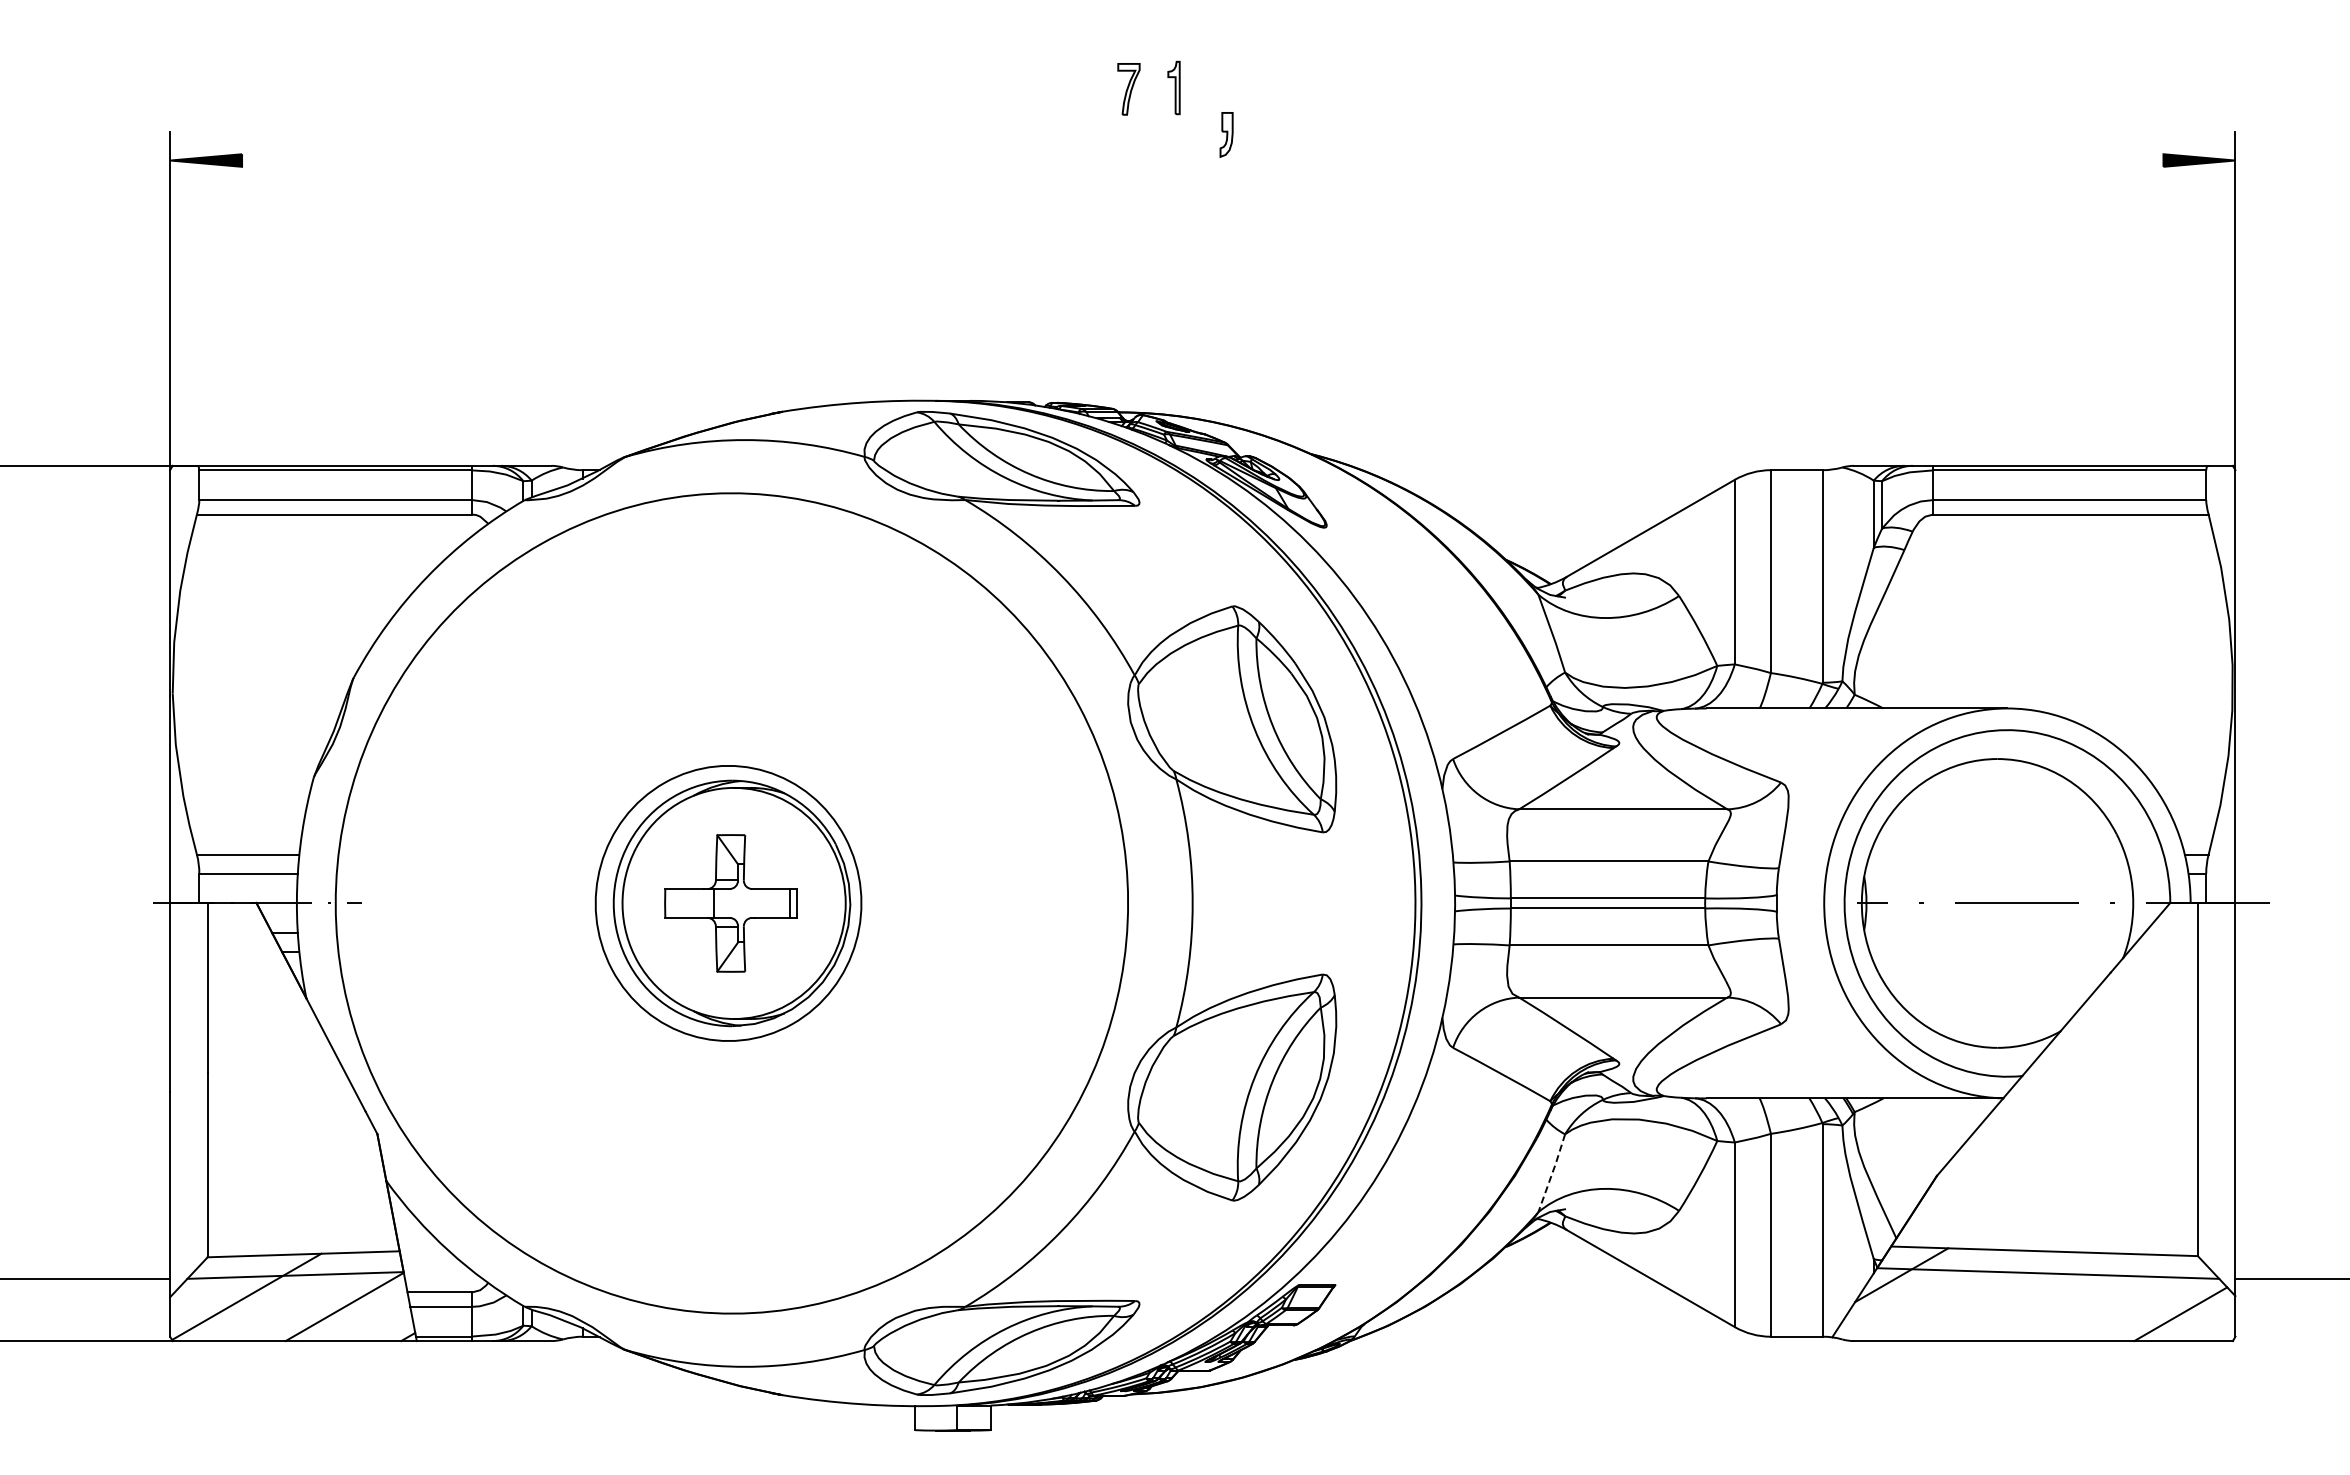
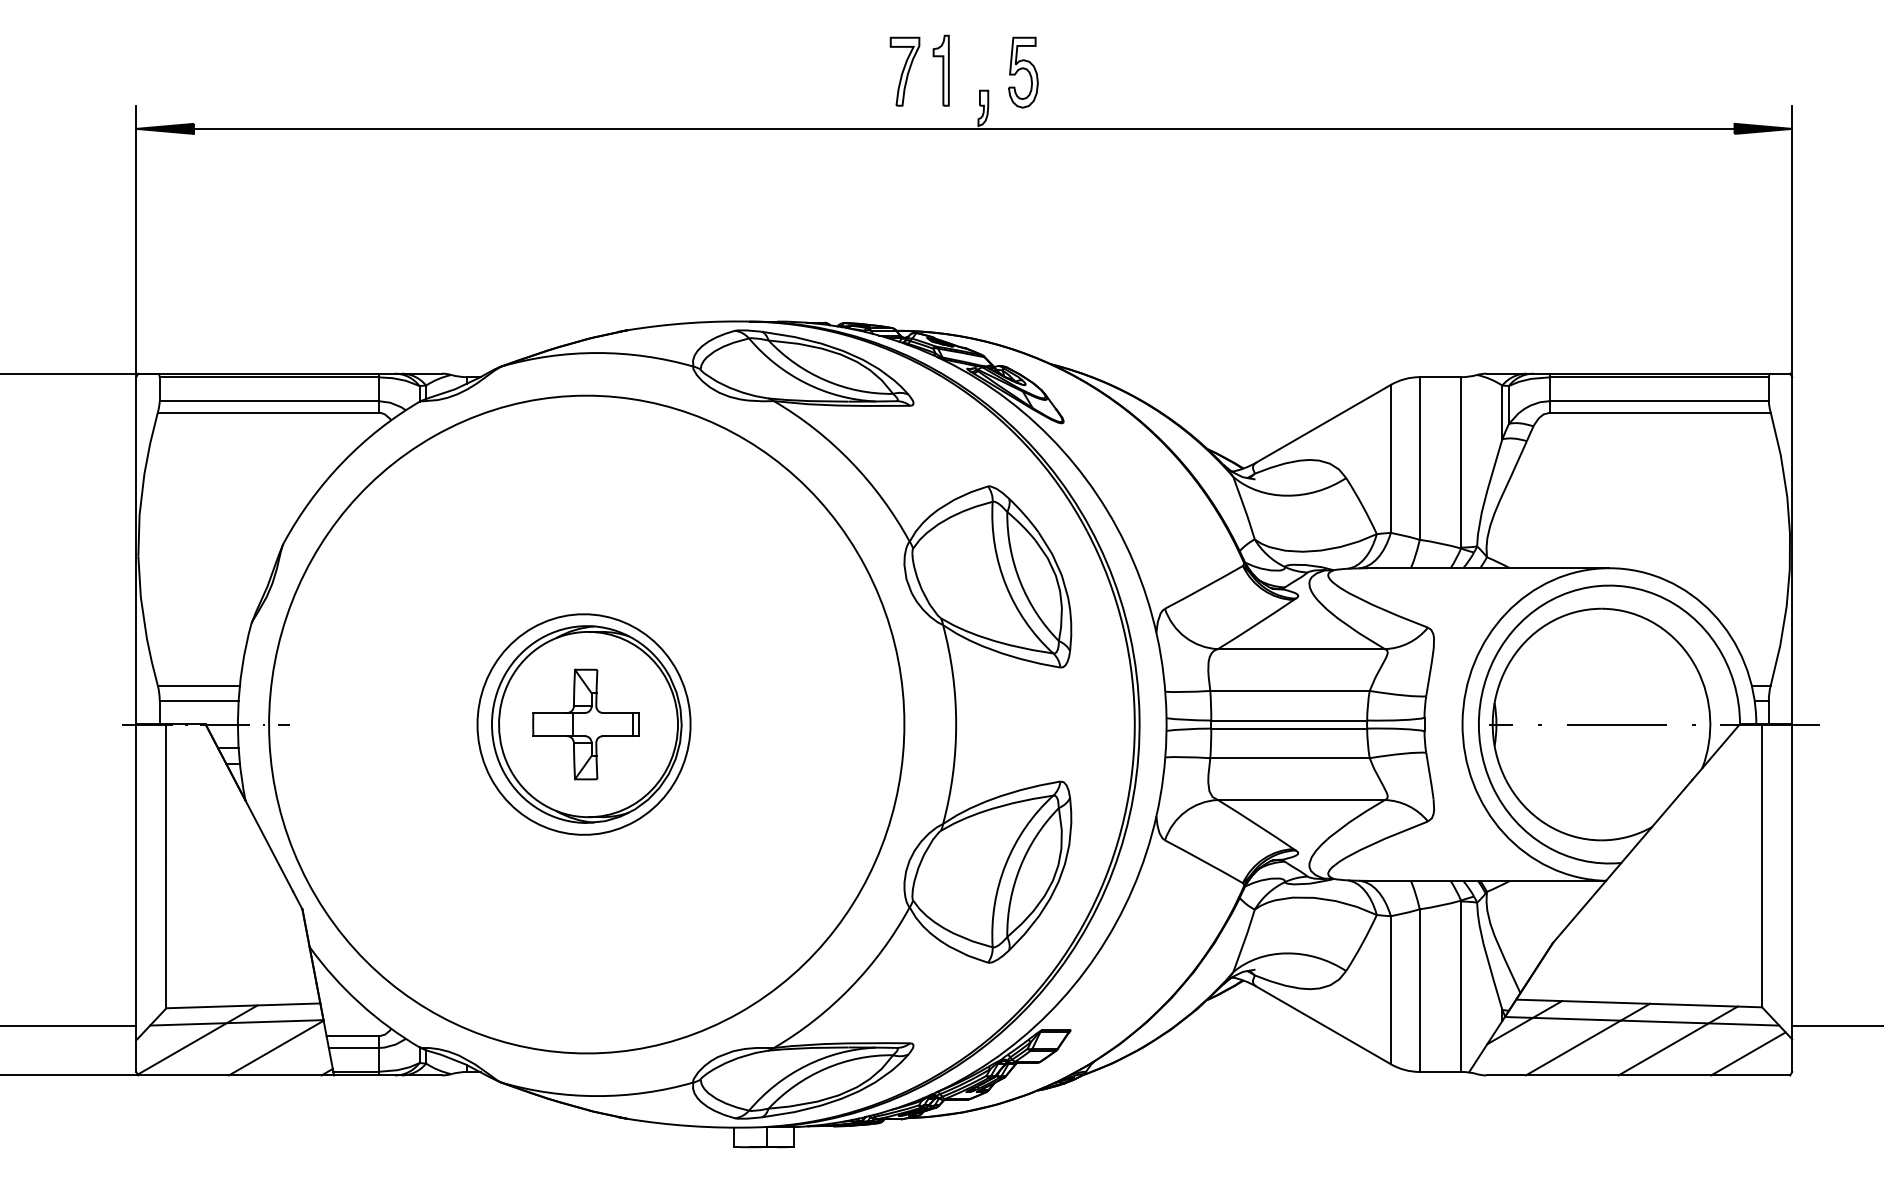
part: (1173, 87) -> (940, 70), size x1.67
part: (1128, 89) -> (904, 71), size x1.67
part: (1276, 90) -> (1023, 72), added
line: (1202, 160) -> (964, 128), added
line: (1552, 1173) -> (1244, 941), dashed -> solid
line: (1980, 1296) -> (1587, 1039), added
line: (2092, 1298) -> (1677, 1041), added

